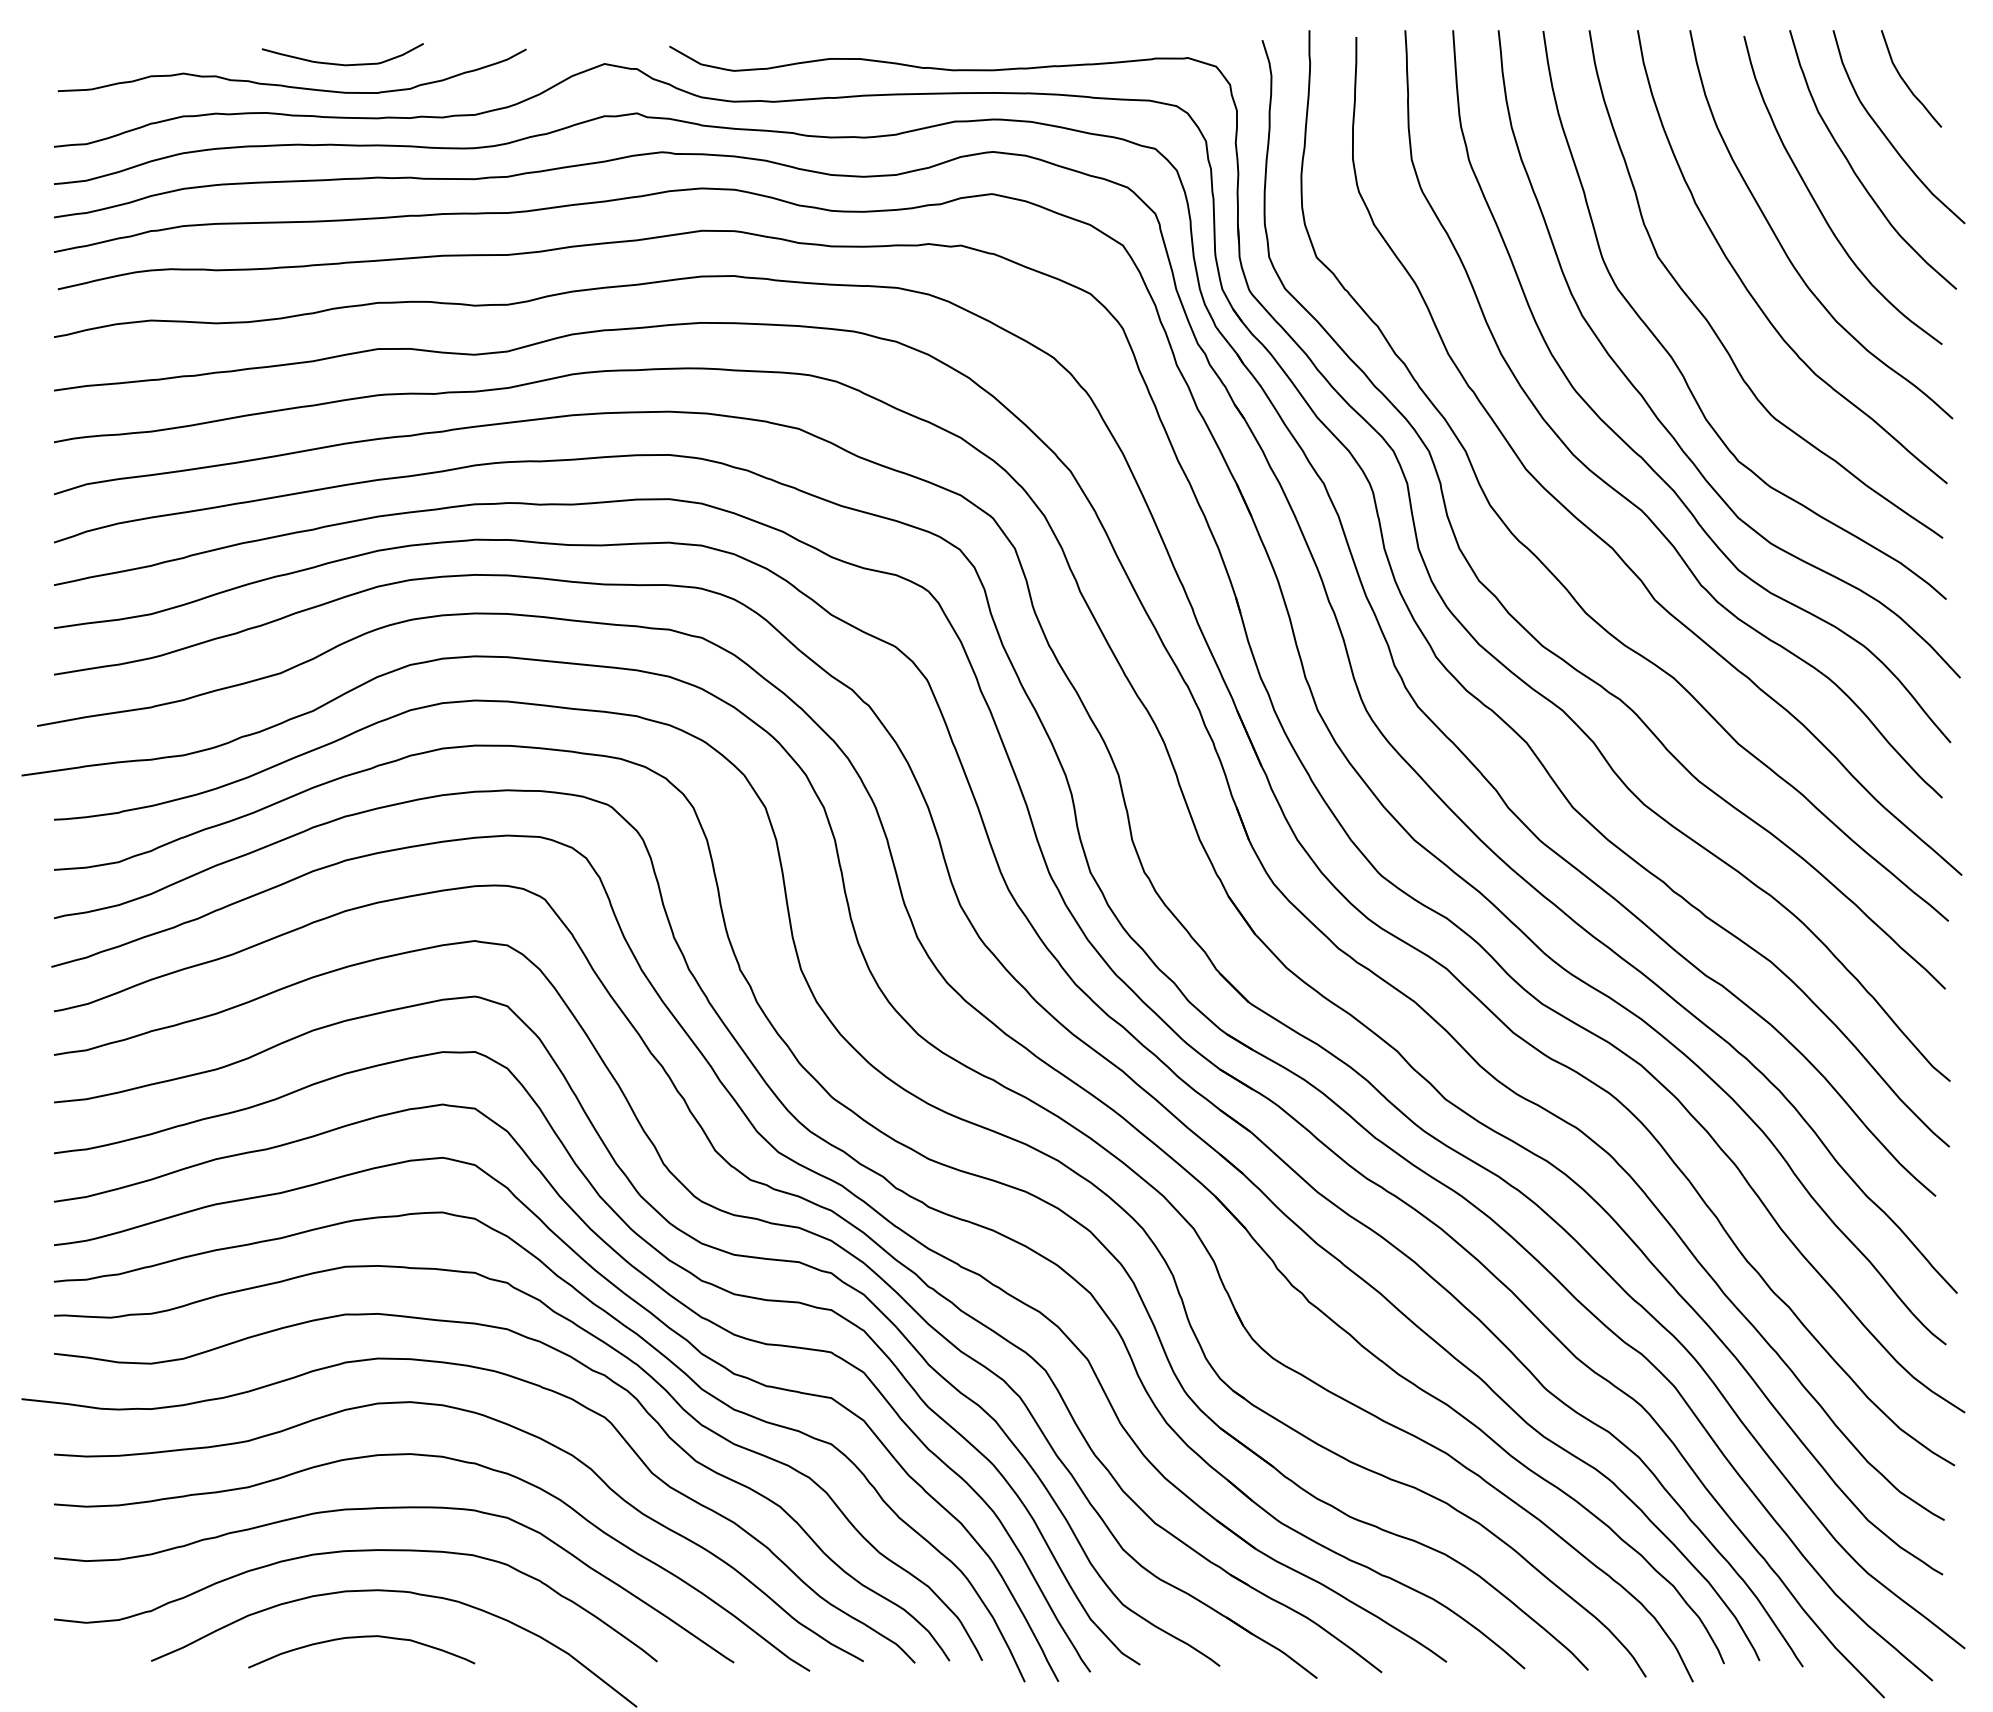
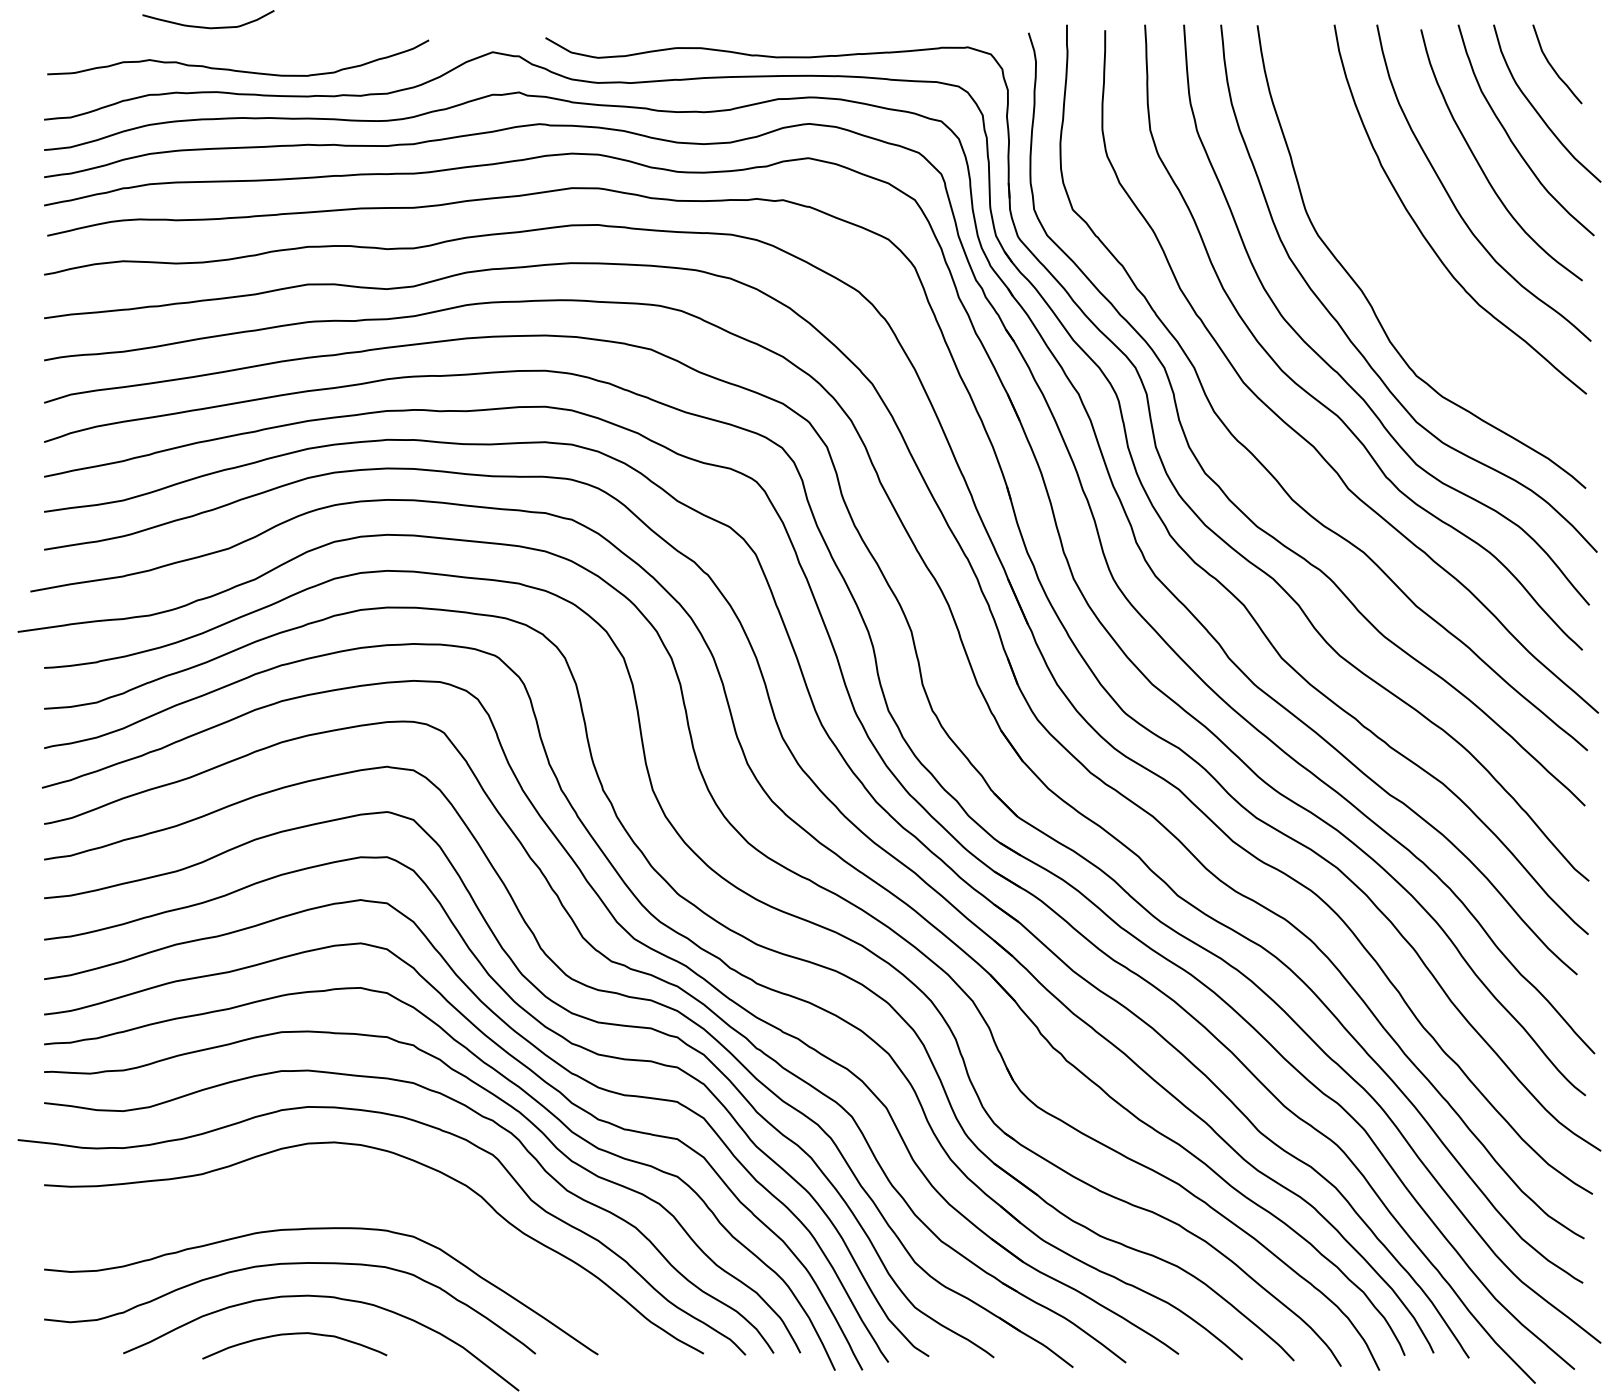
curve: (339, 63) -> (205, 26), moved
curve: (1709, 320) -> (1392, 261), removed
curve: (454, 1461) -> (370, 1190), removed

